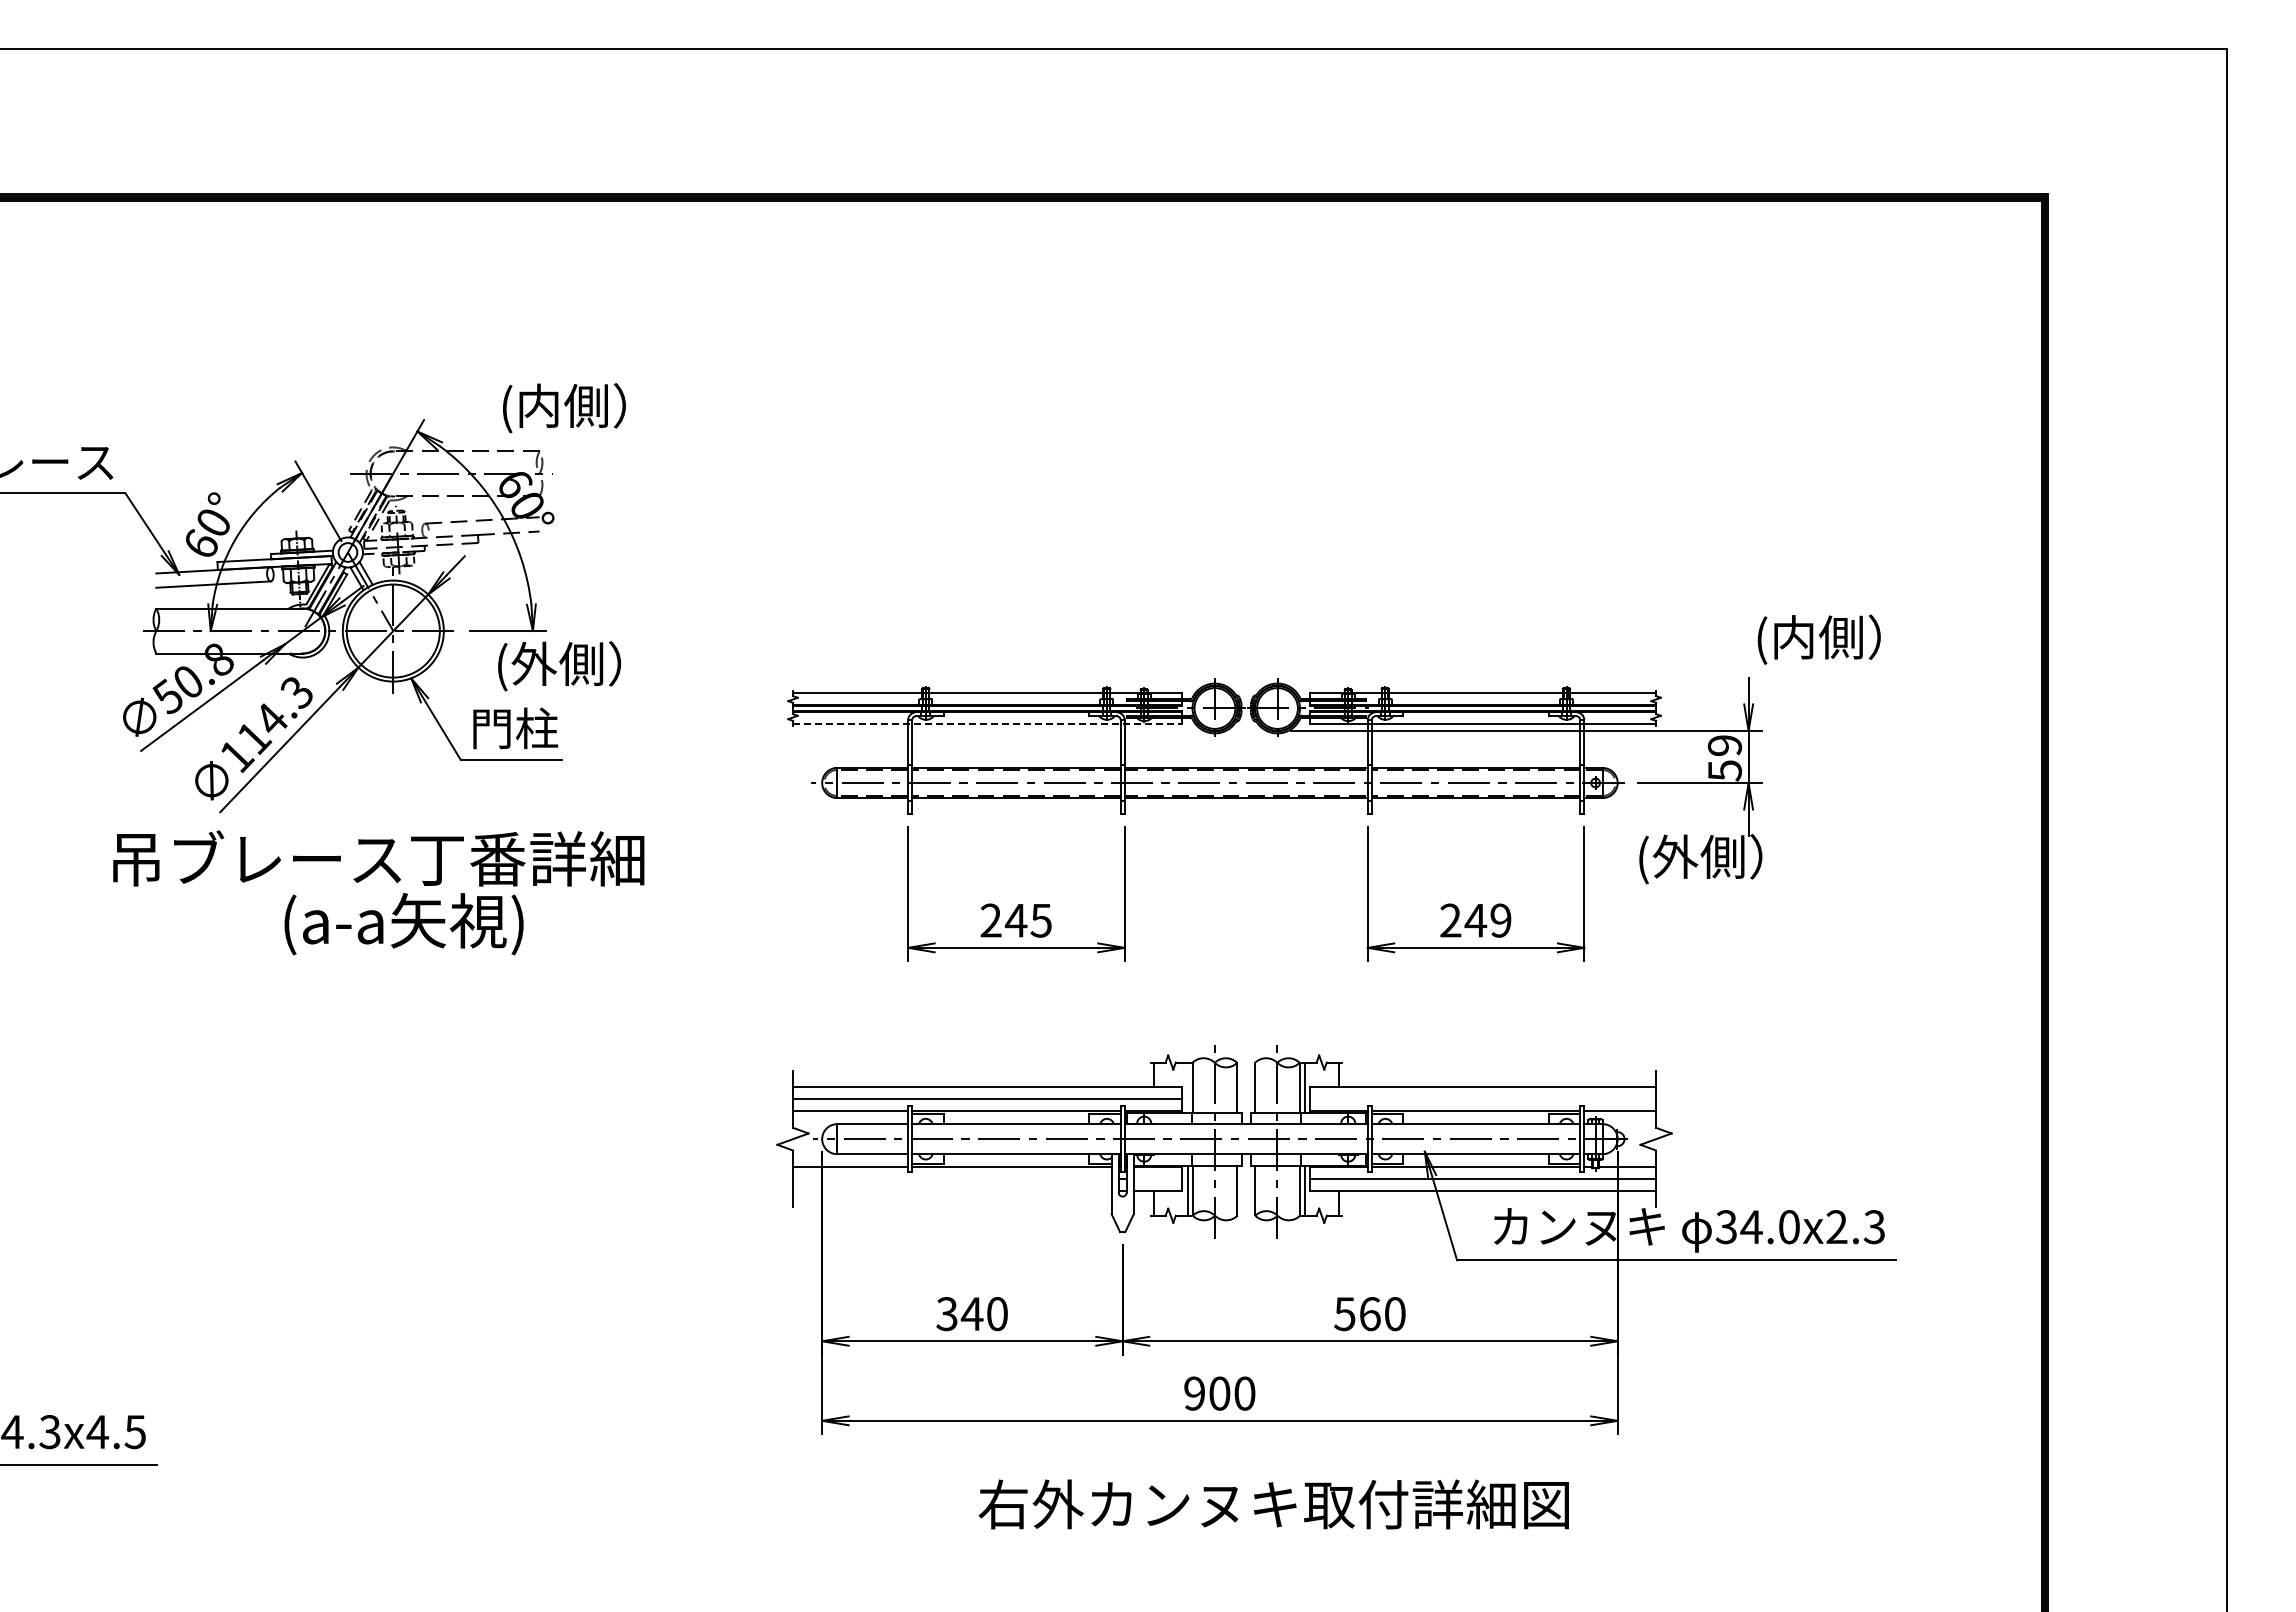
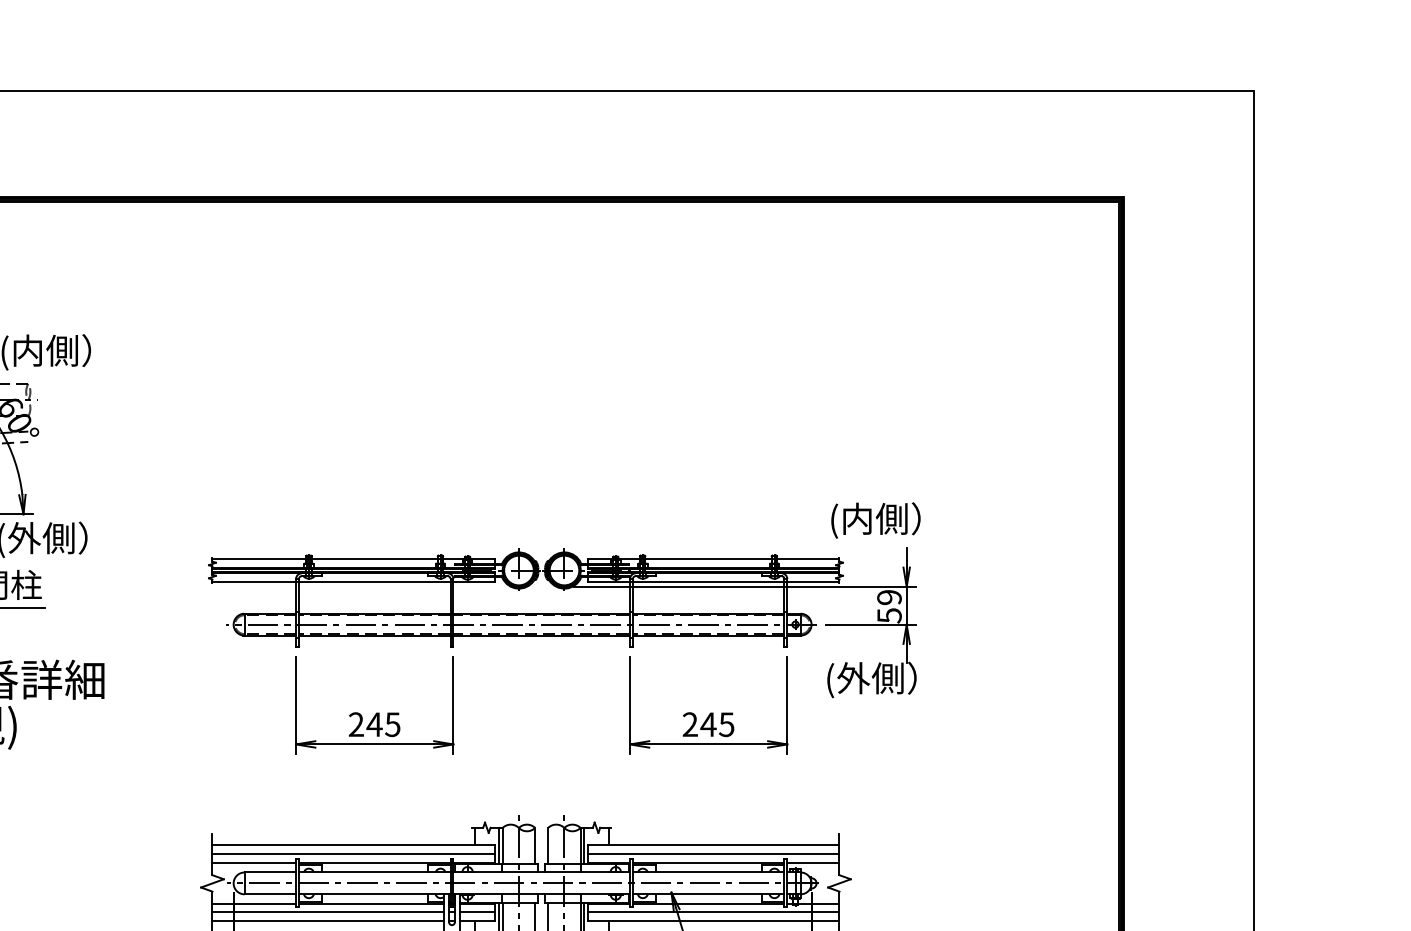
text: (1818, 639) -> (875, 520), moved
line: (987, 724) -> (353, 582), dashed -> solid
text: (1500, 920) -> (726, 724), 249 -> 245
line: (1187, 1087) -> (499, 845), added
line: (1483, 1099) -> (714, 854), added
line: (952, 1179) -> (328, 912), added
line: (1157, 1179) -> (477, 912), added
line: (952, 1191) -> (328, 921), added

